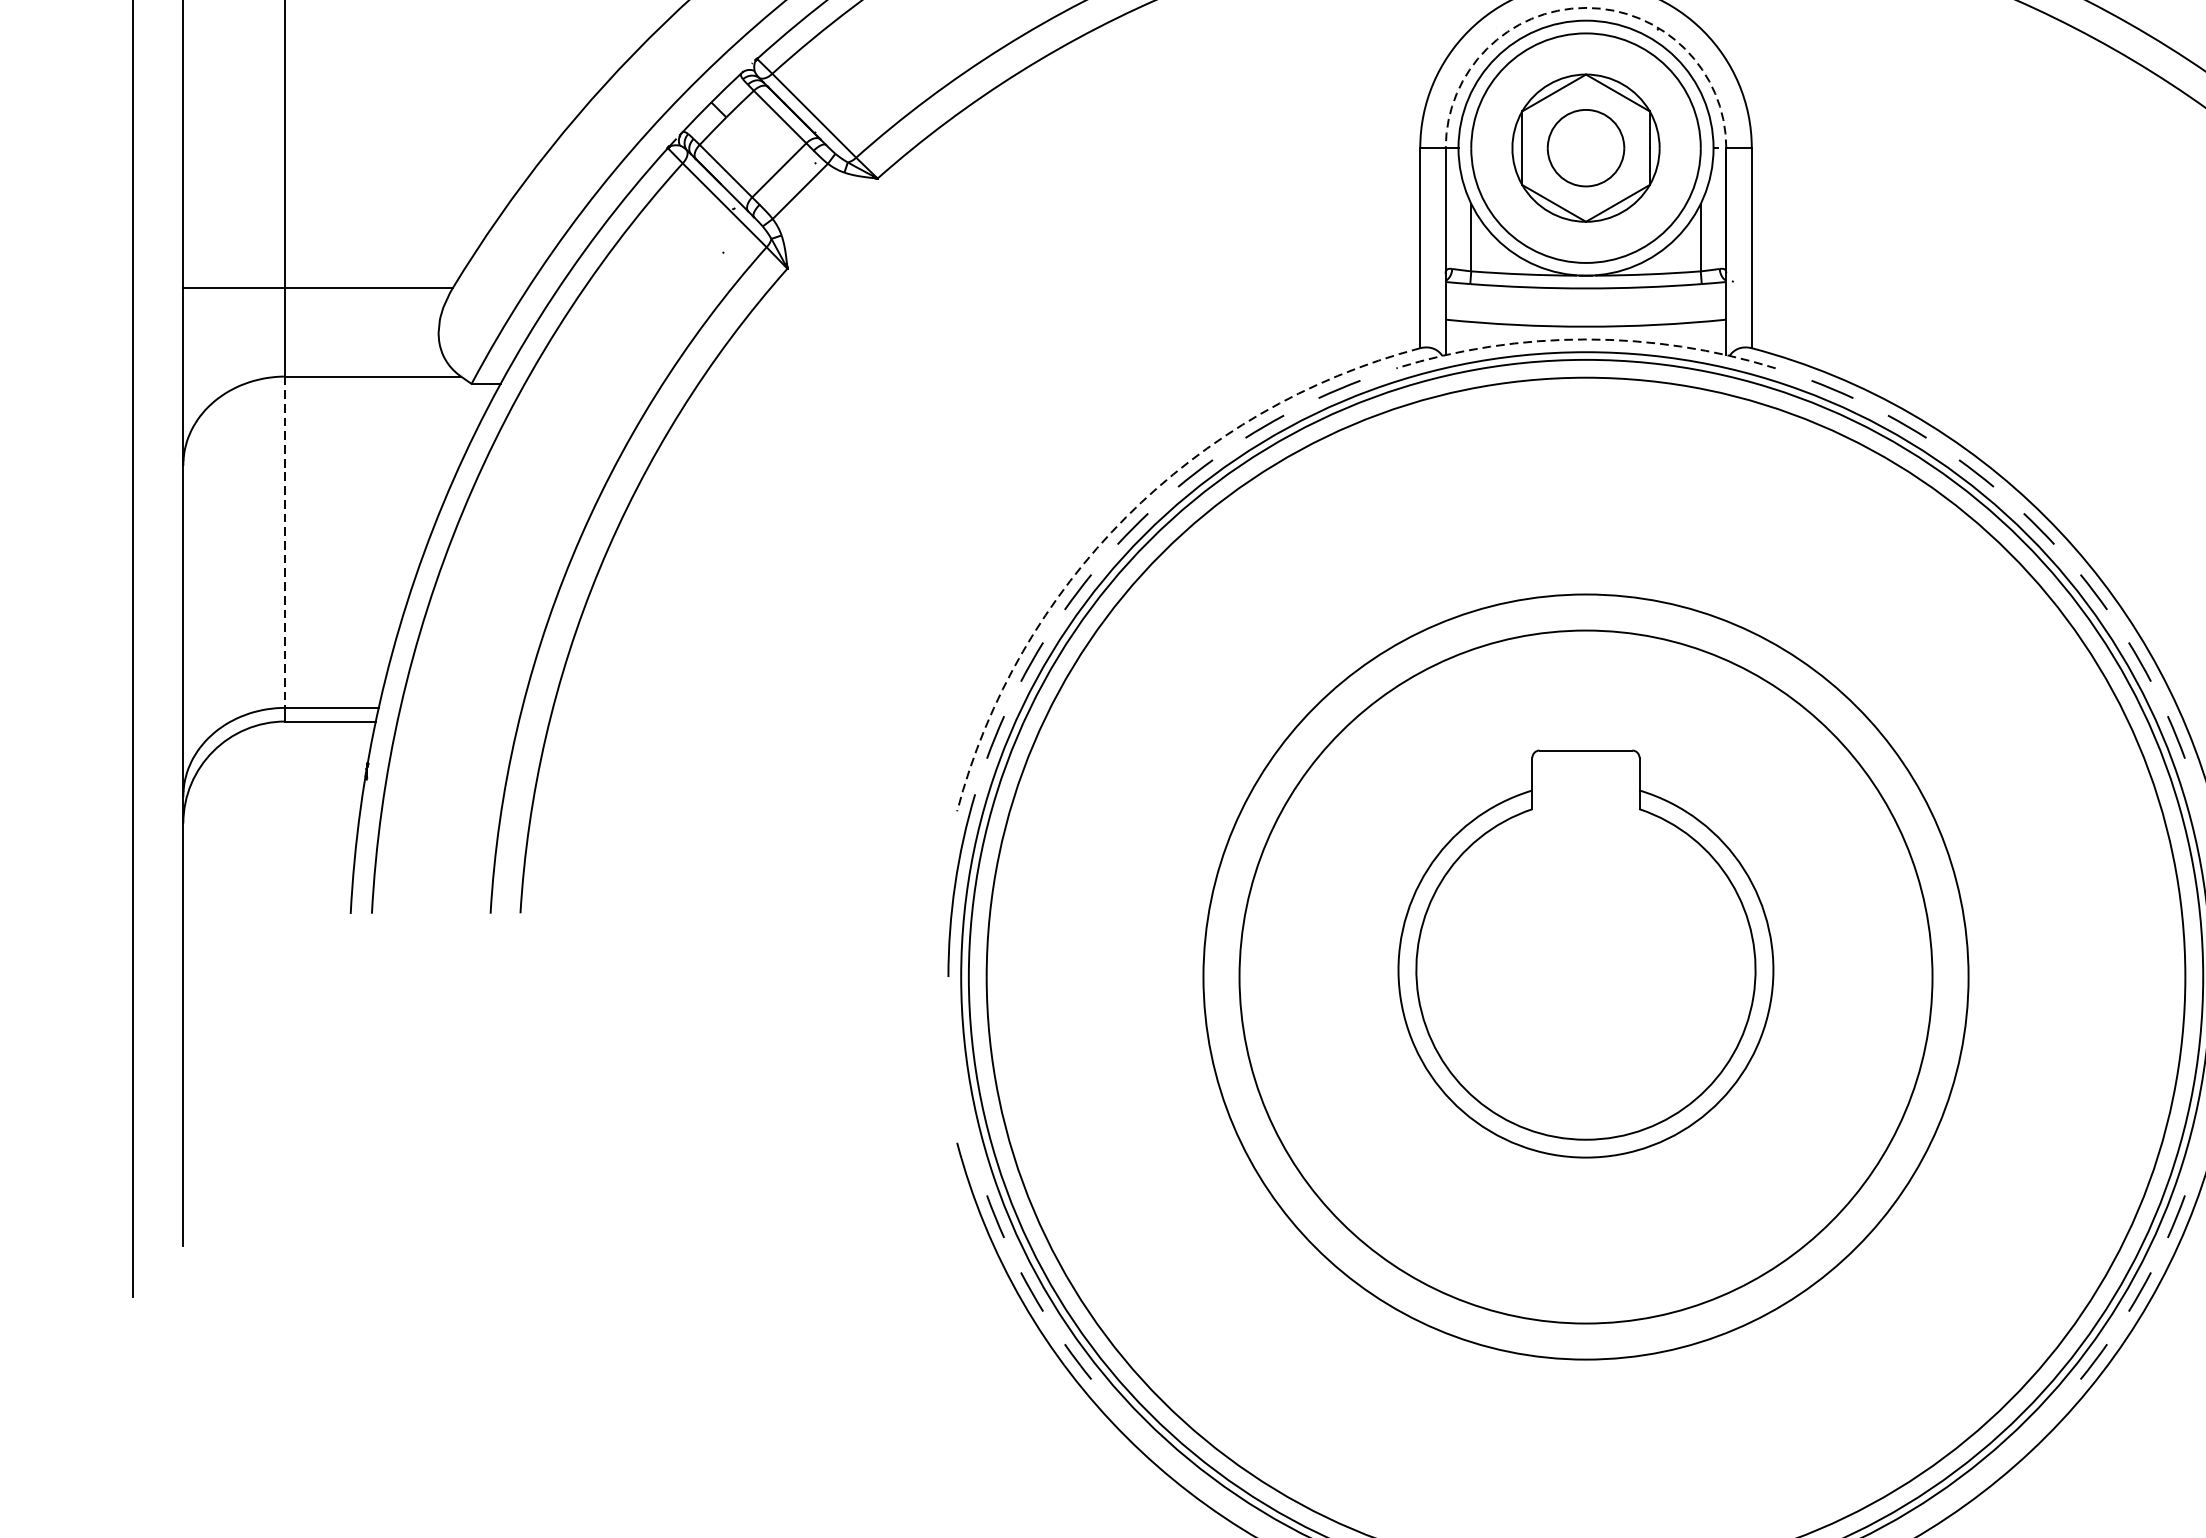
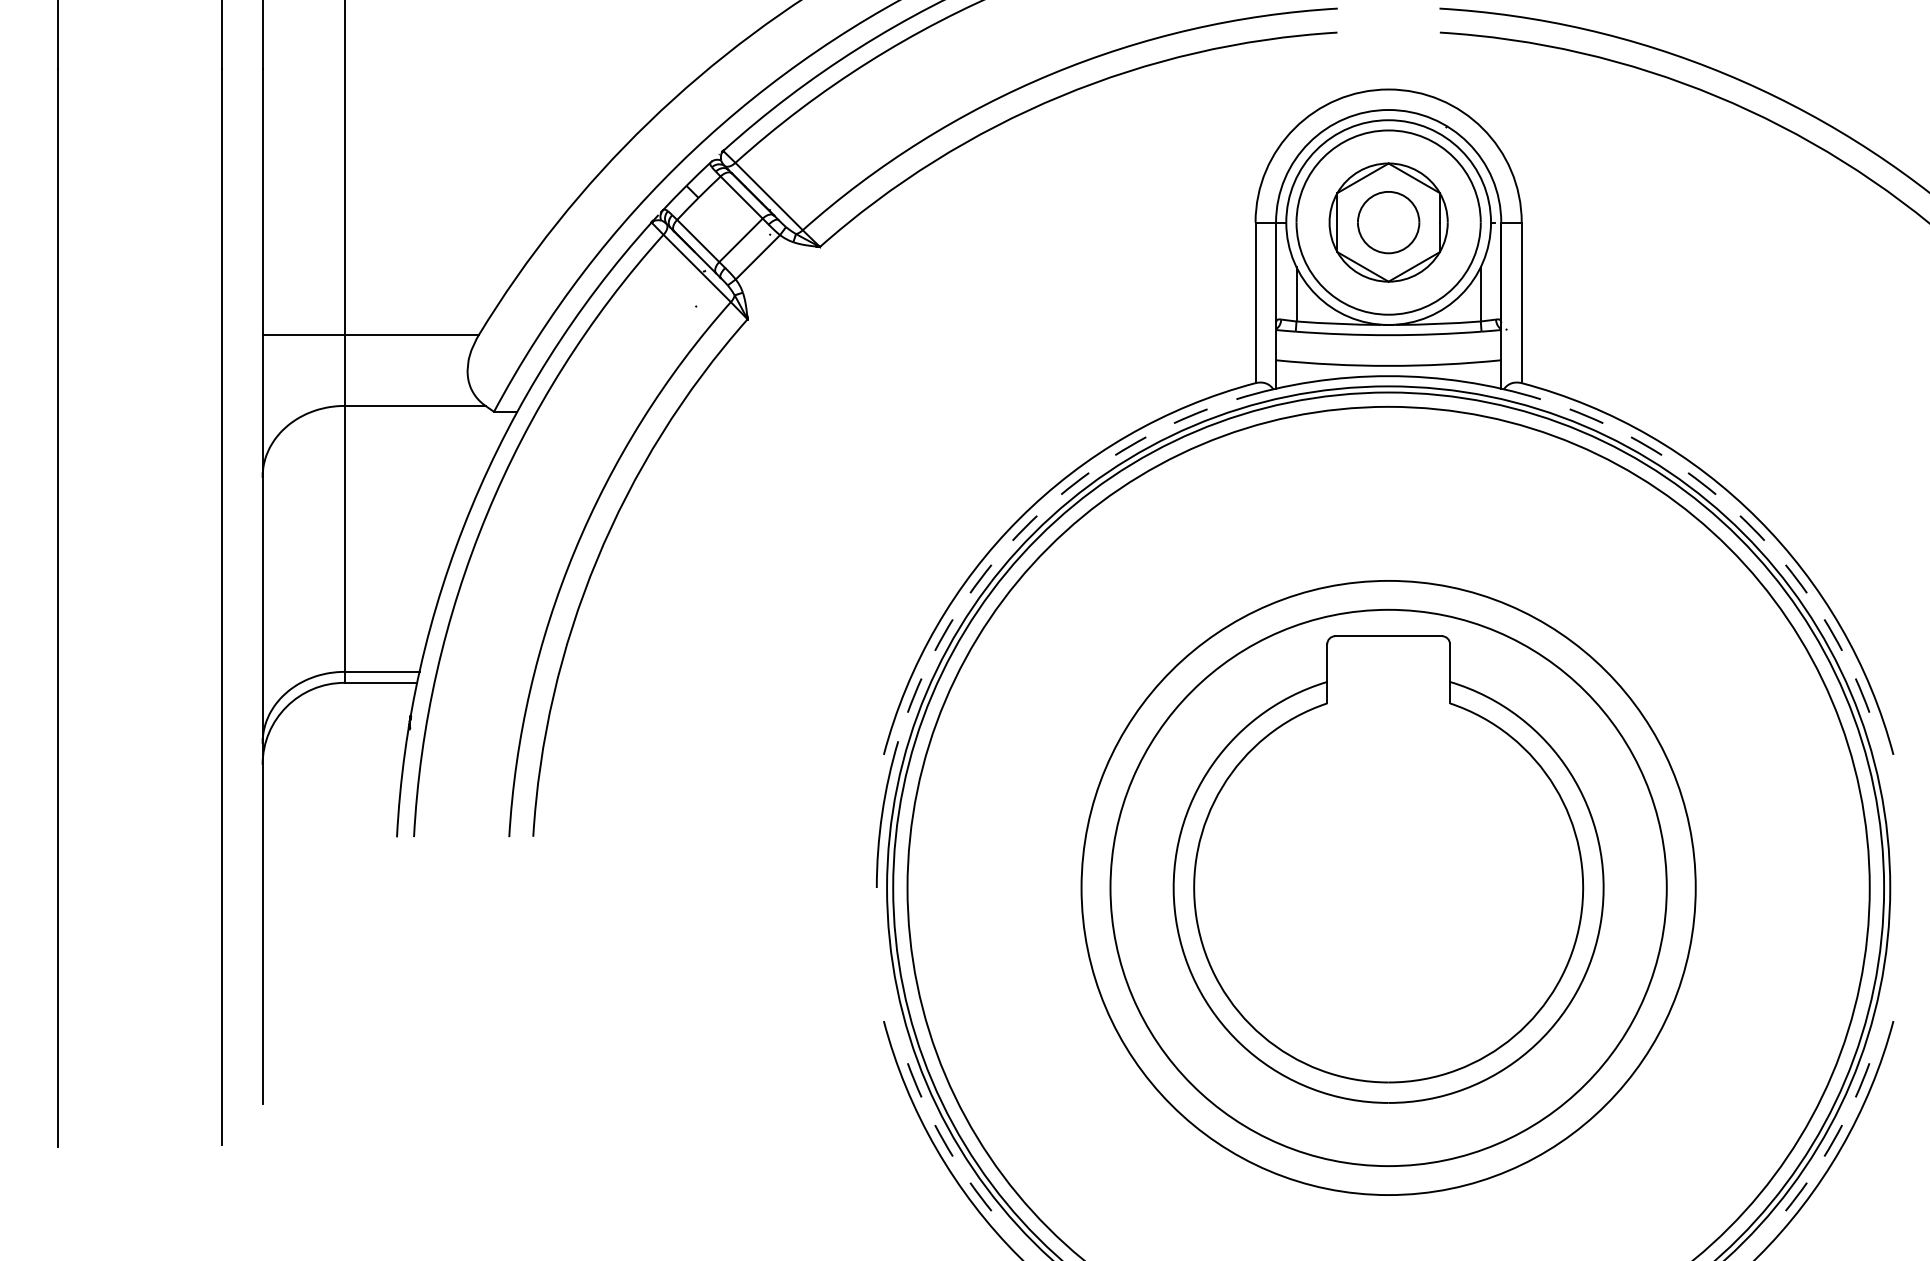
arc: (1585, 8) -> (1388, 110), dashed -> solid
arc: (1585, 339) -> (1388, 376), dashed -> solid
arc: (1126, 516) -> (1019, 518), dashed -> solid
line: (285, 541) -> (344, 538), dashed -> solid
part: (1585, 954) -> (1388, 869), size x1.43

